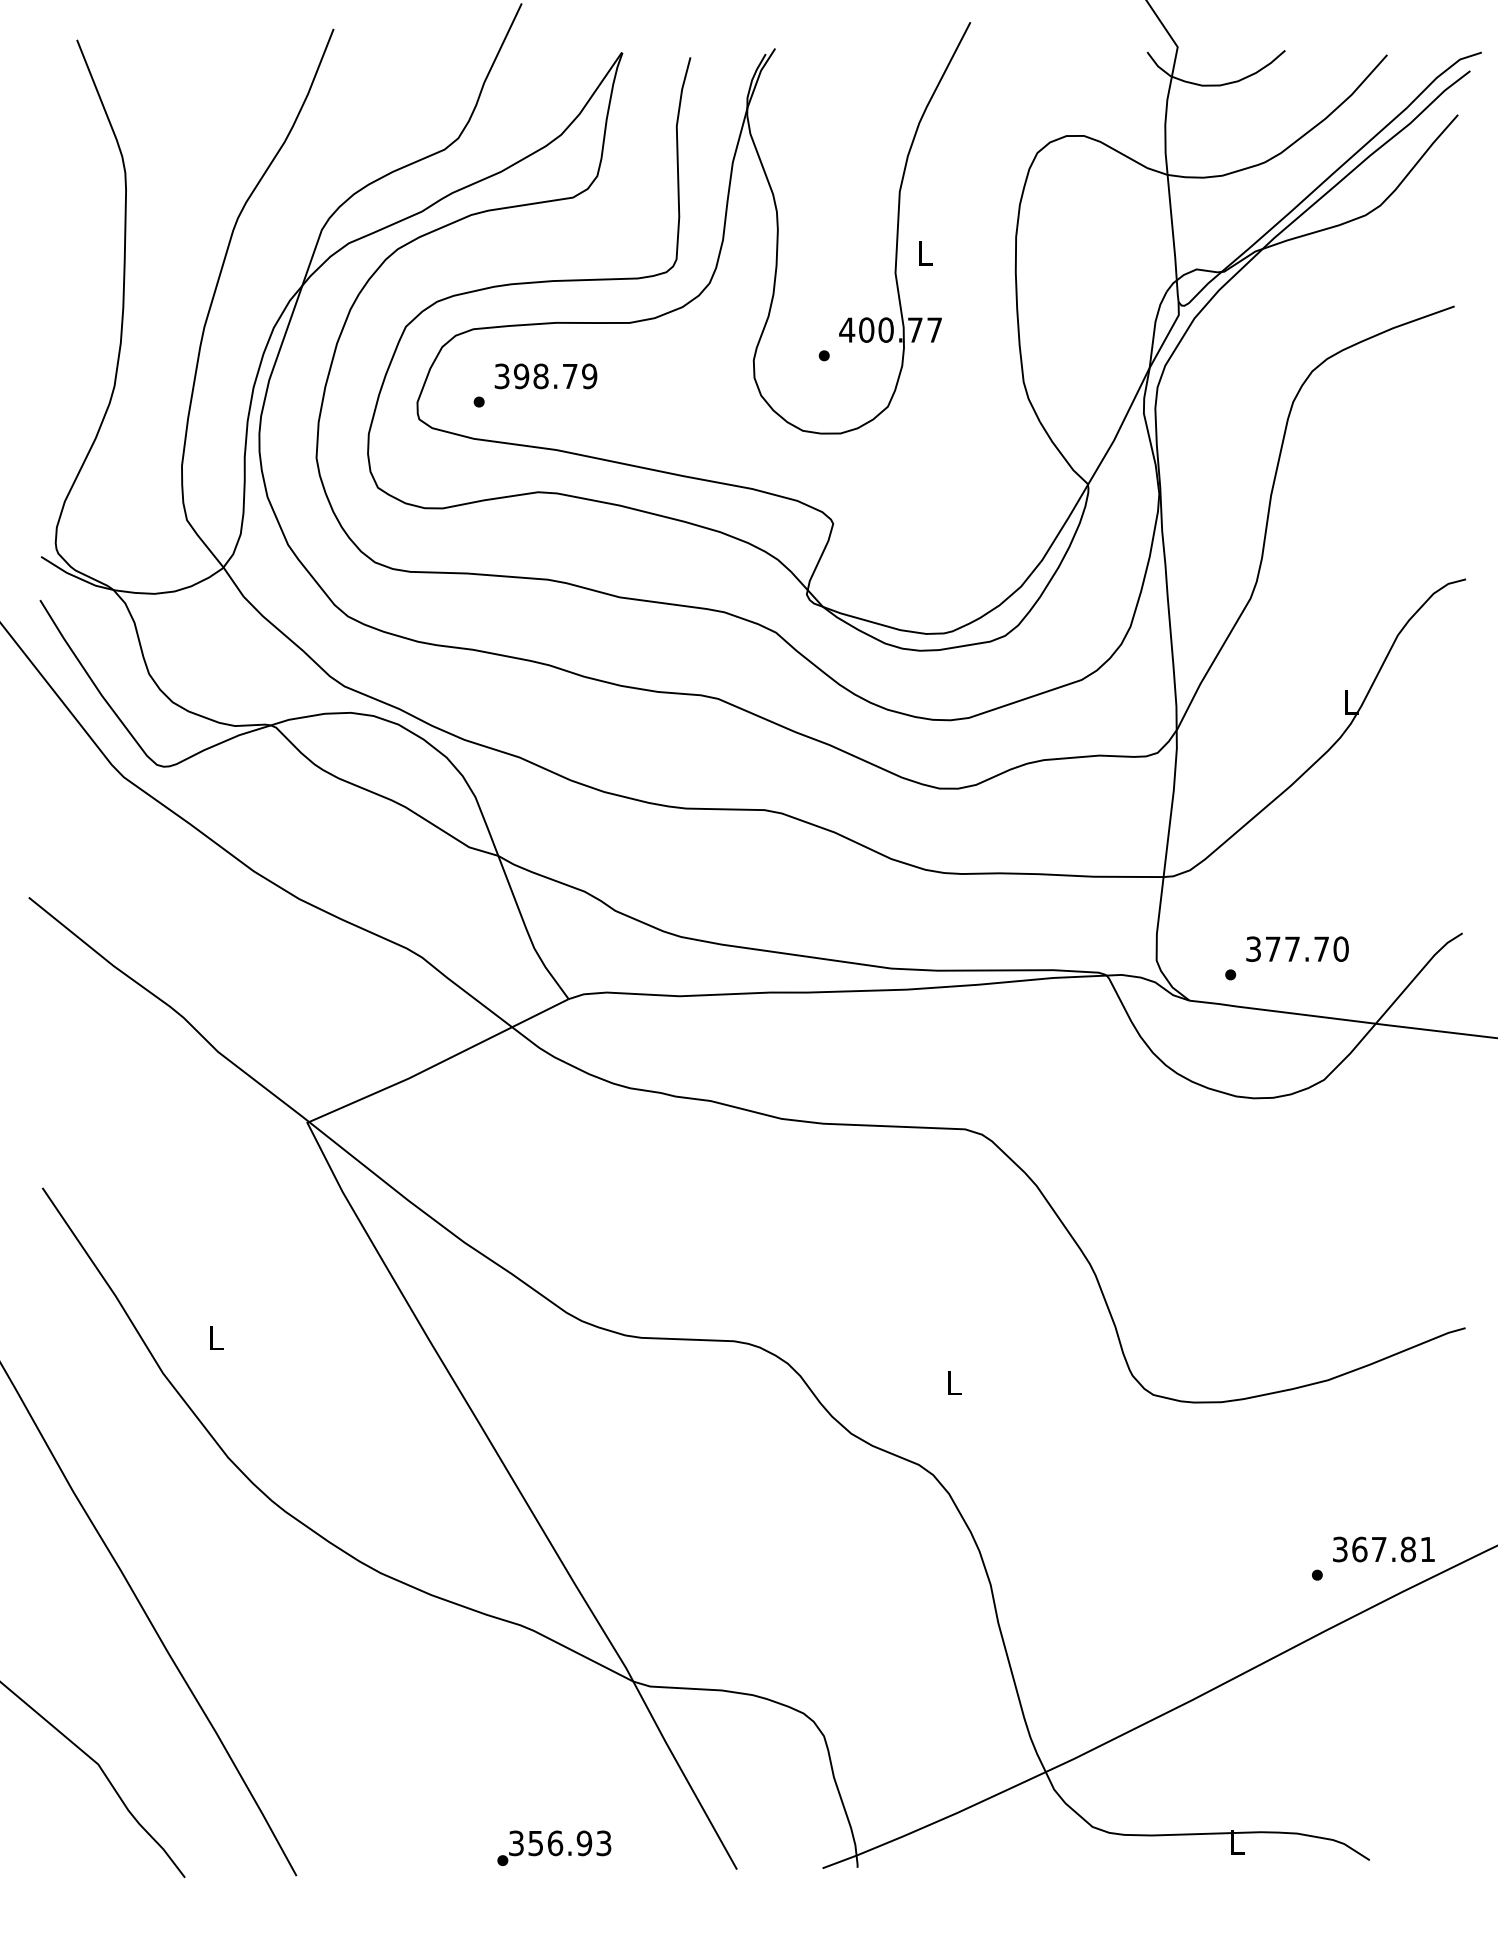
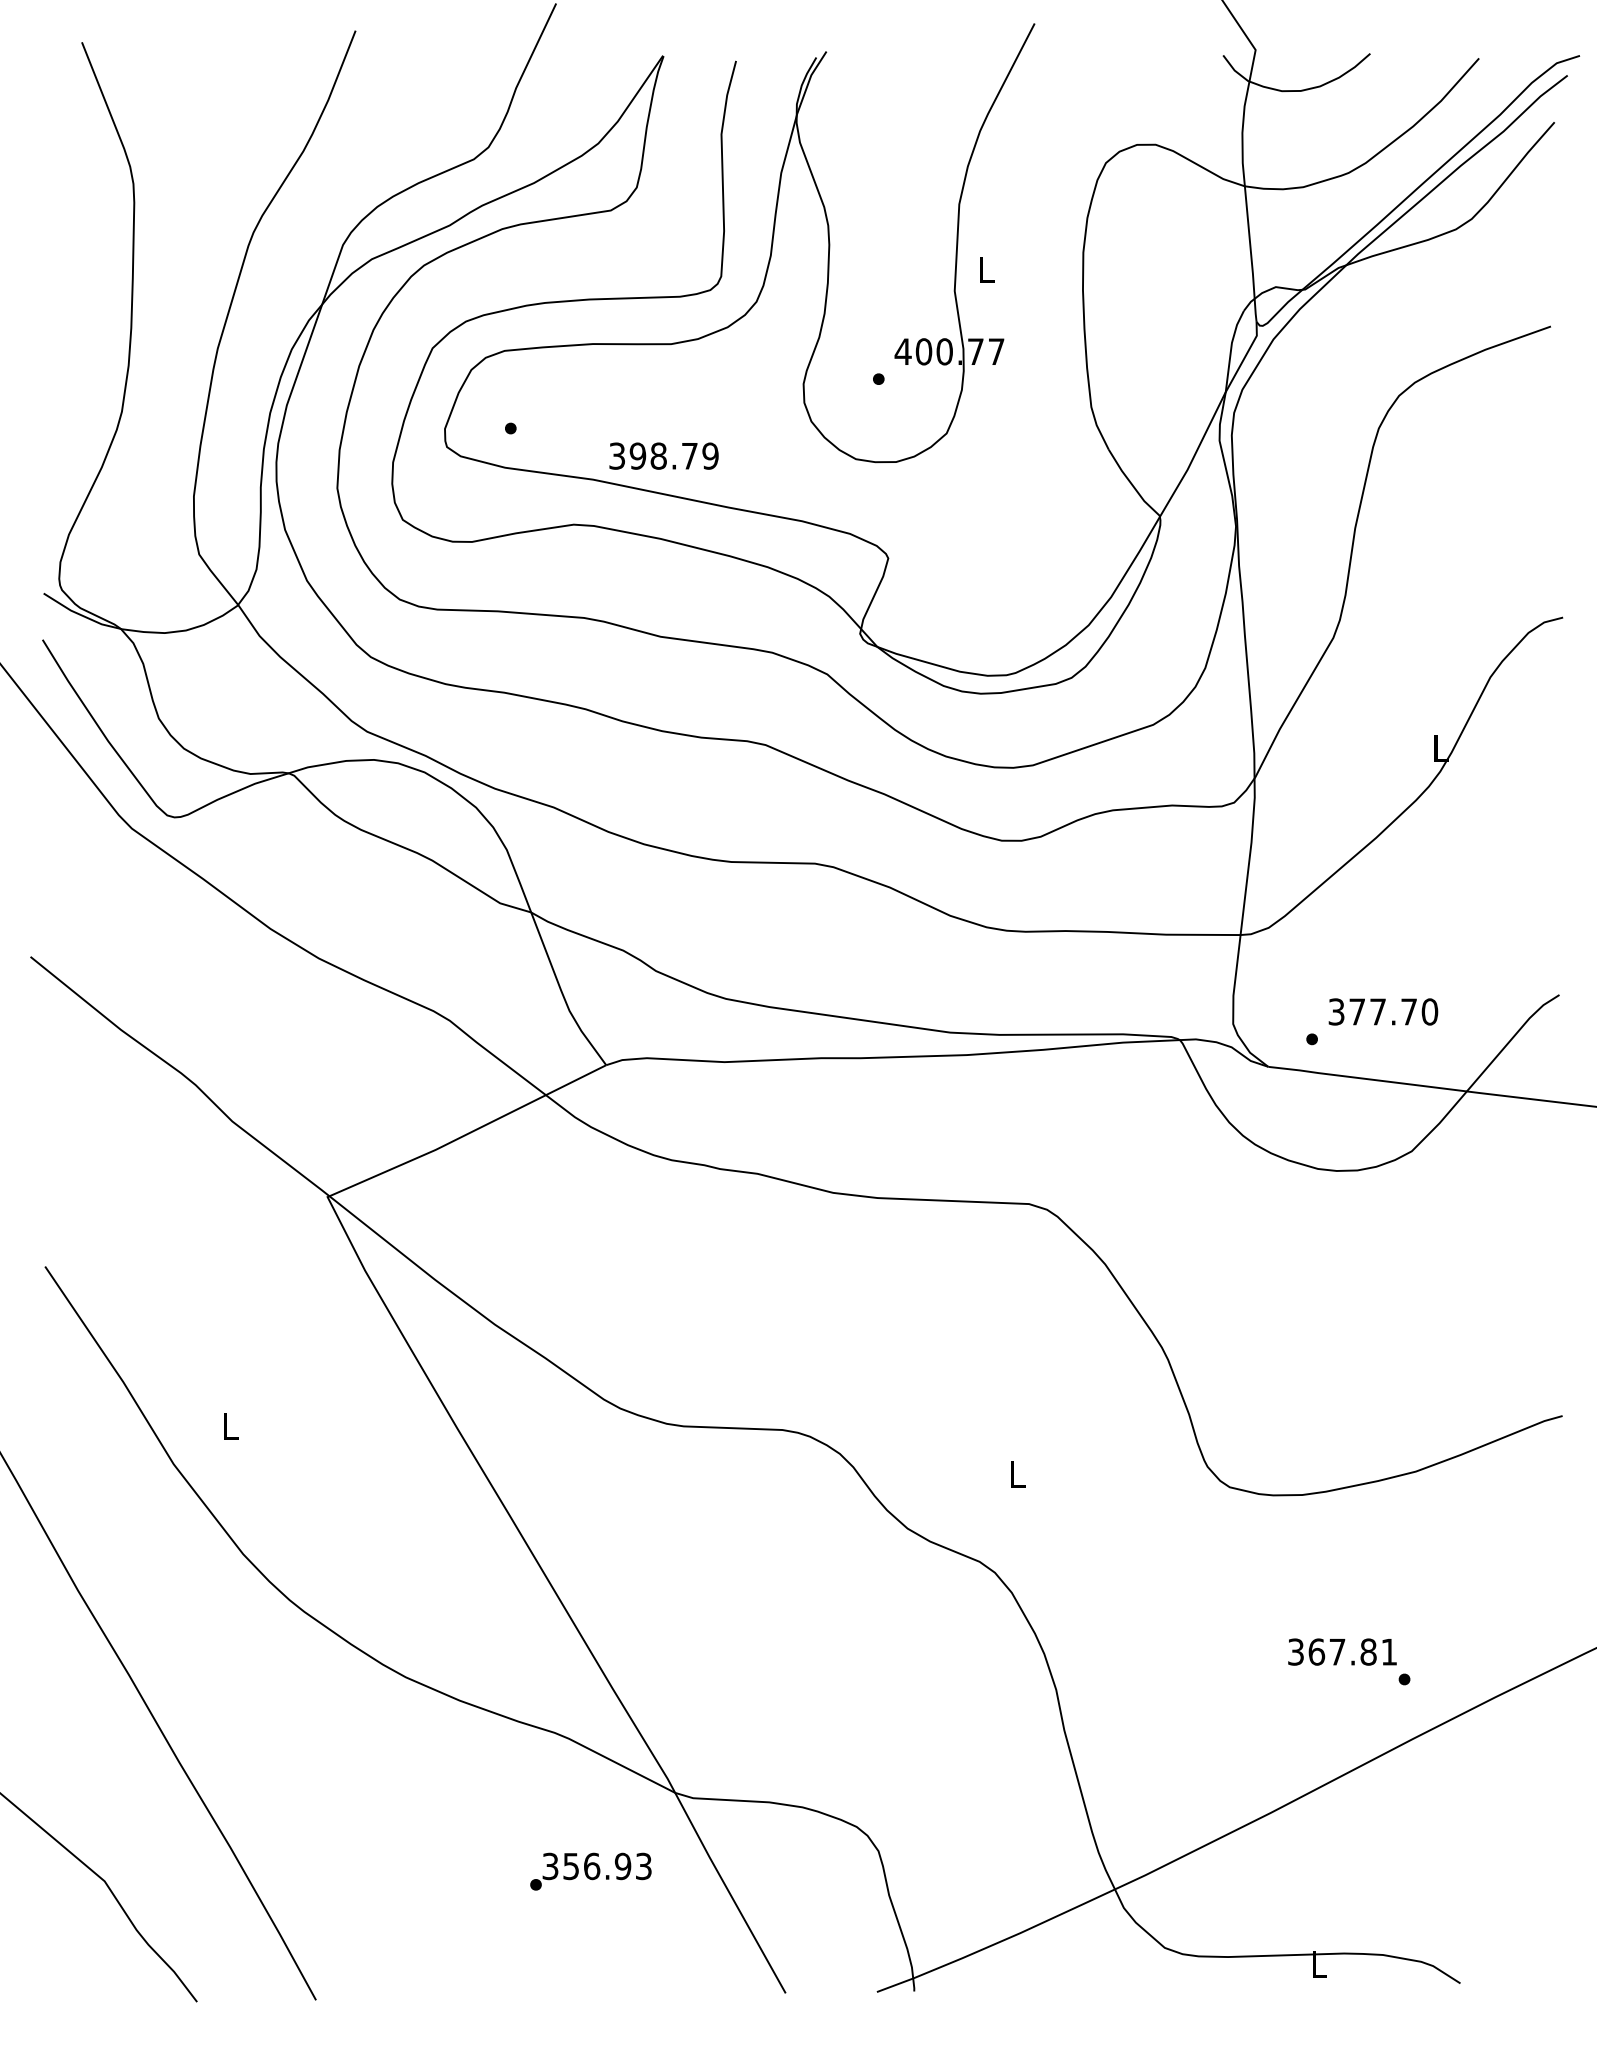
text: (545, 375) -> (663, 455), moved
text: (1383, 1548) -> (1342, 1651), moved
text: (553, 1848) -> (590, 1871), moved

